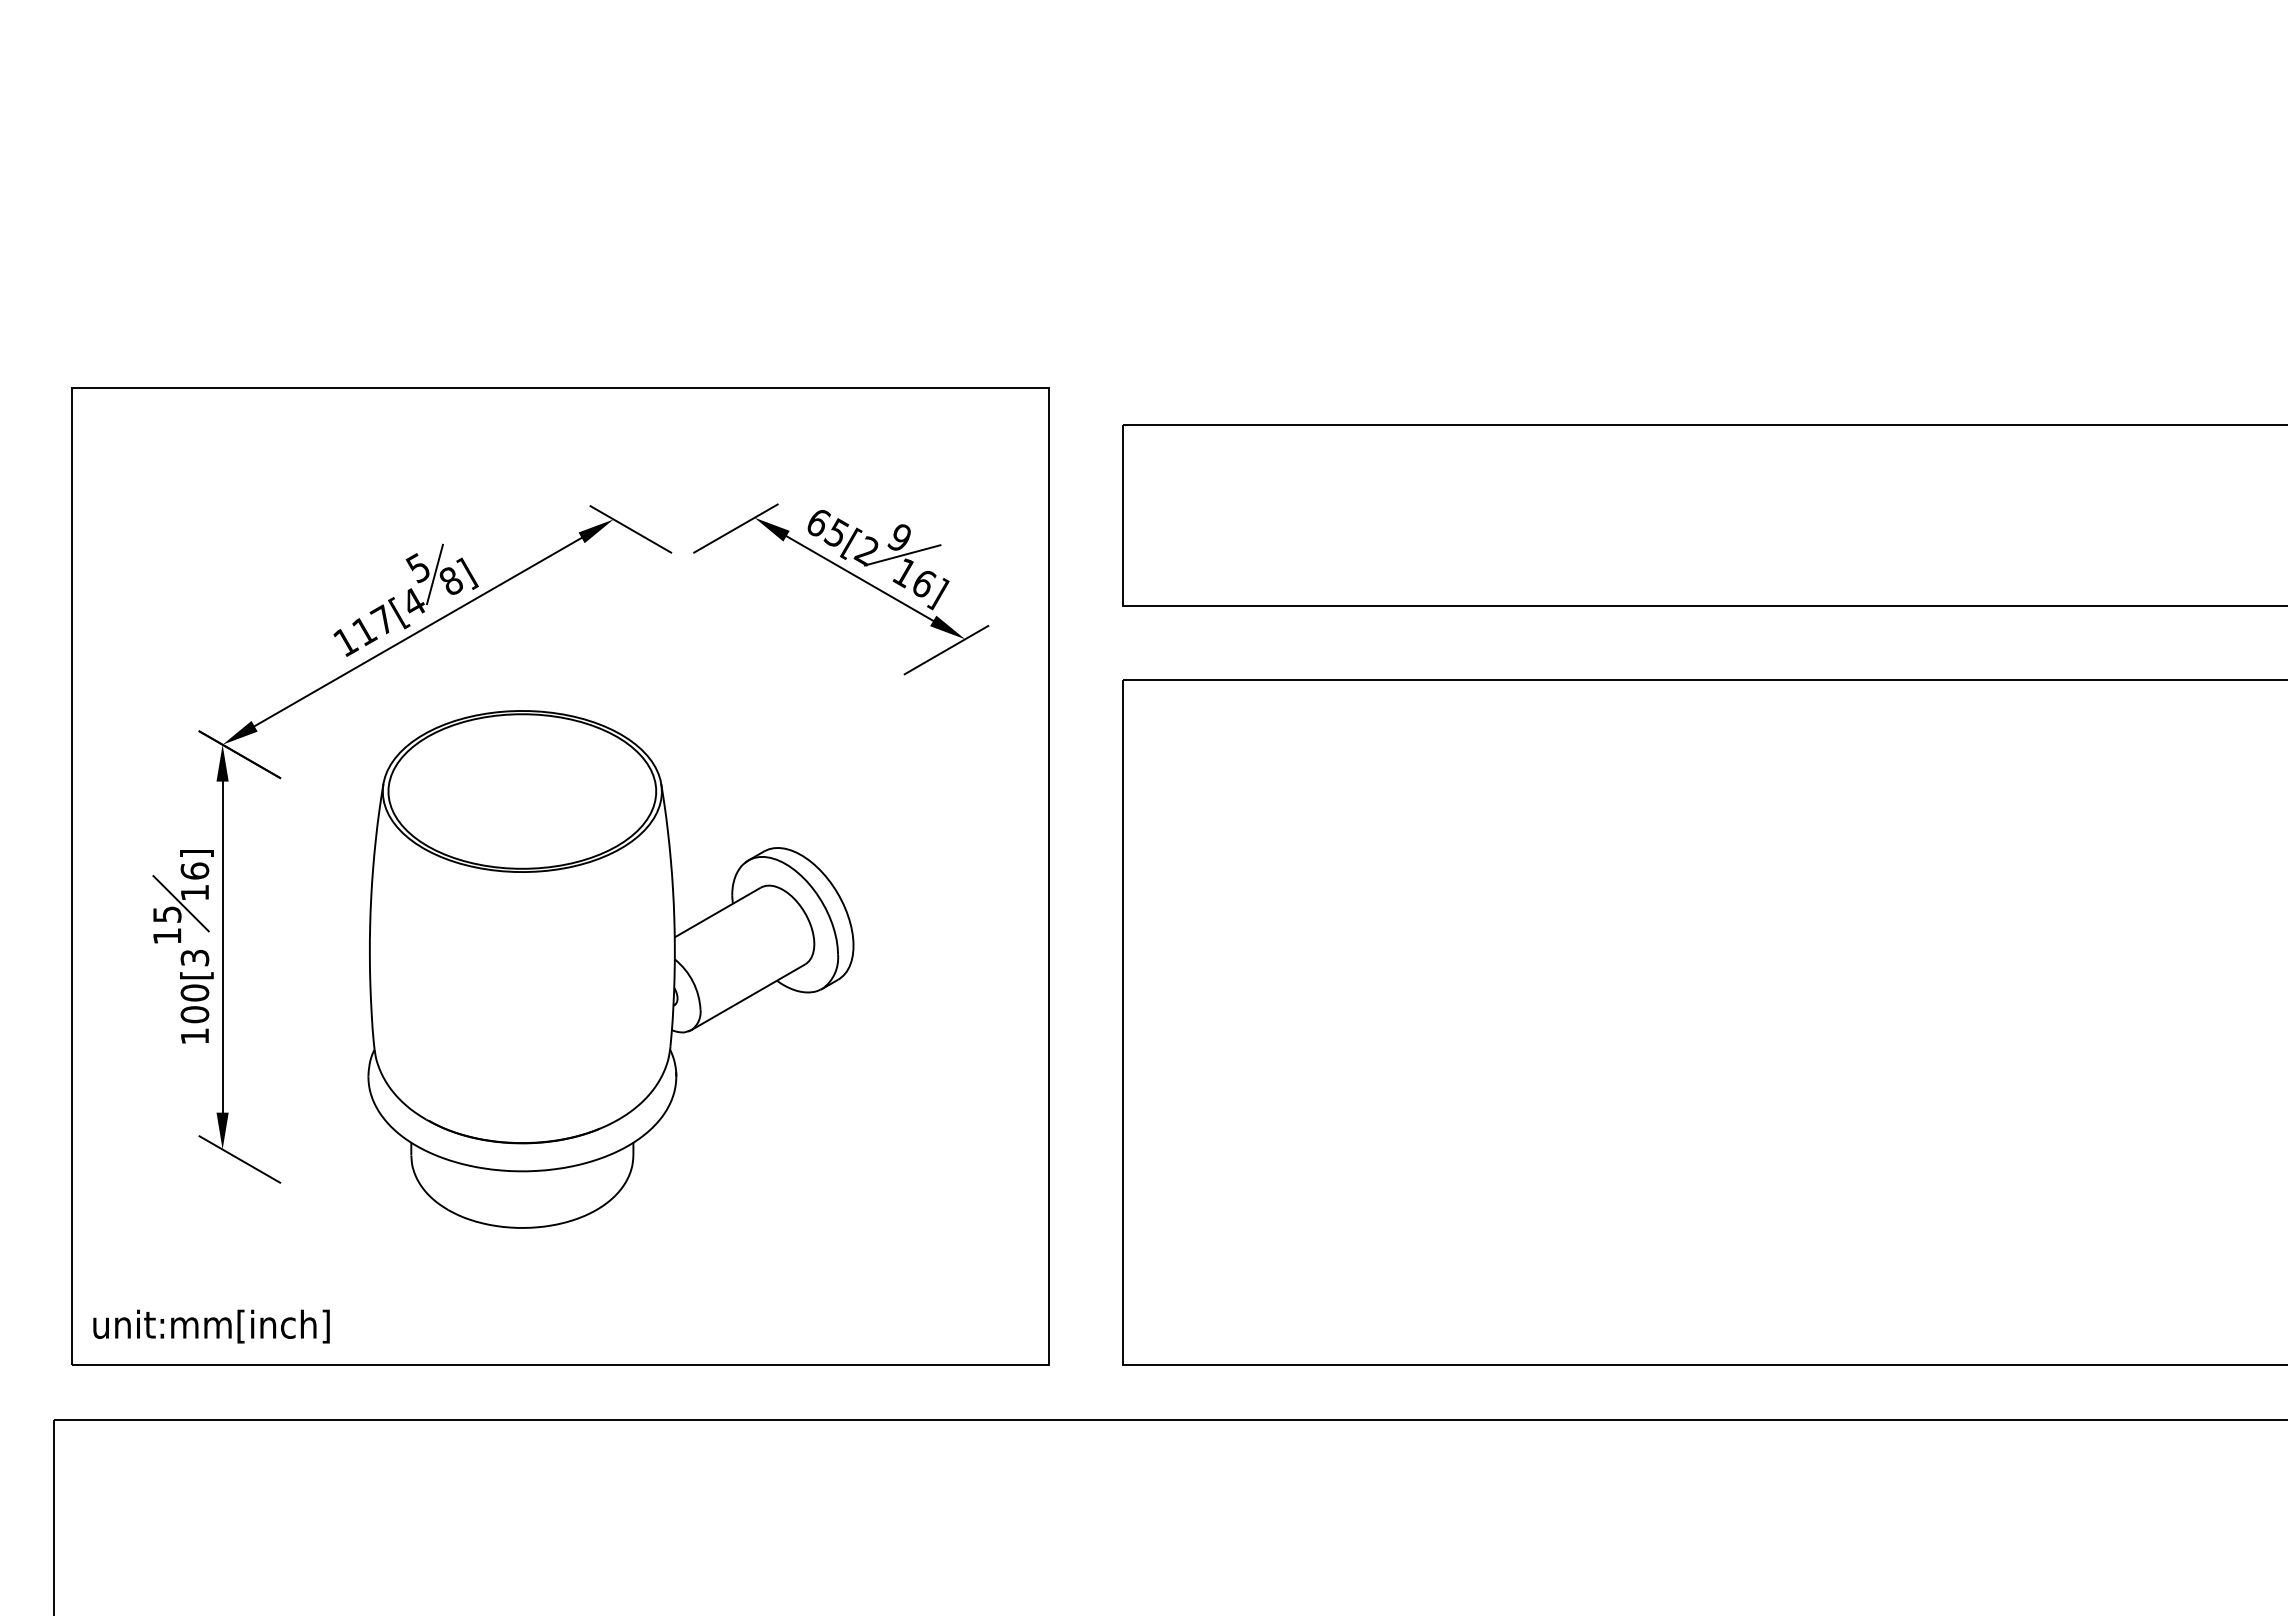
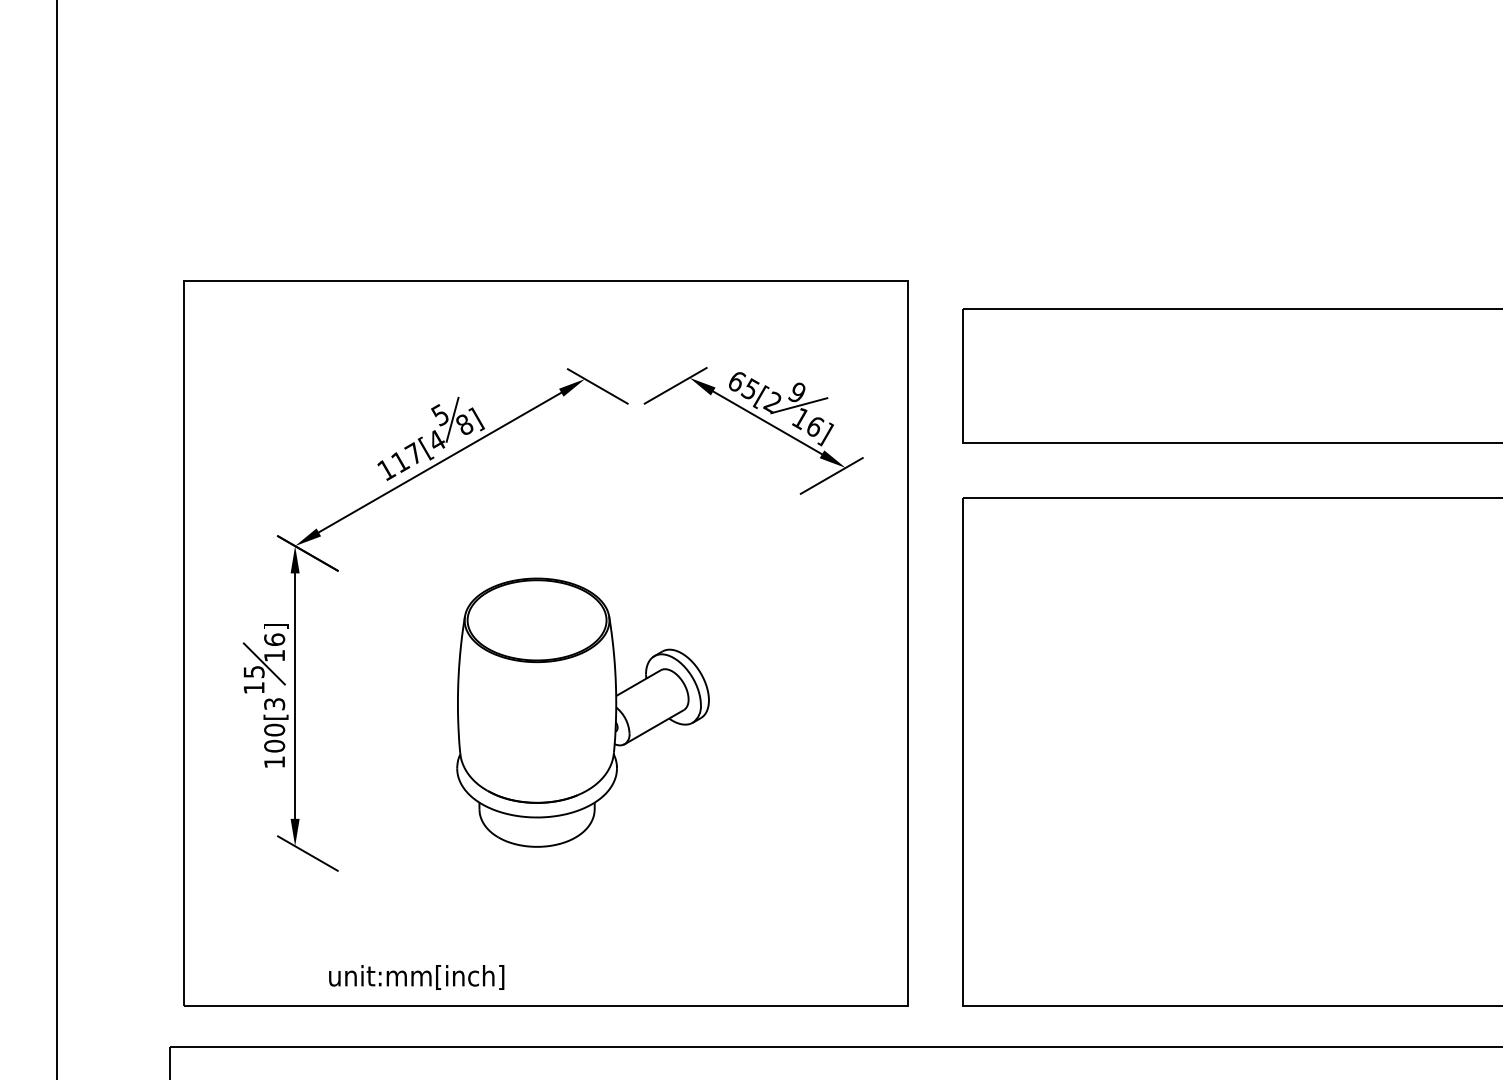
part: (610, 969) -> (582, 712), size x0.7
text: (211, 1326) -> (416, 977), moved

